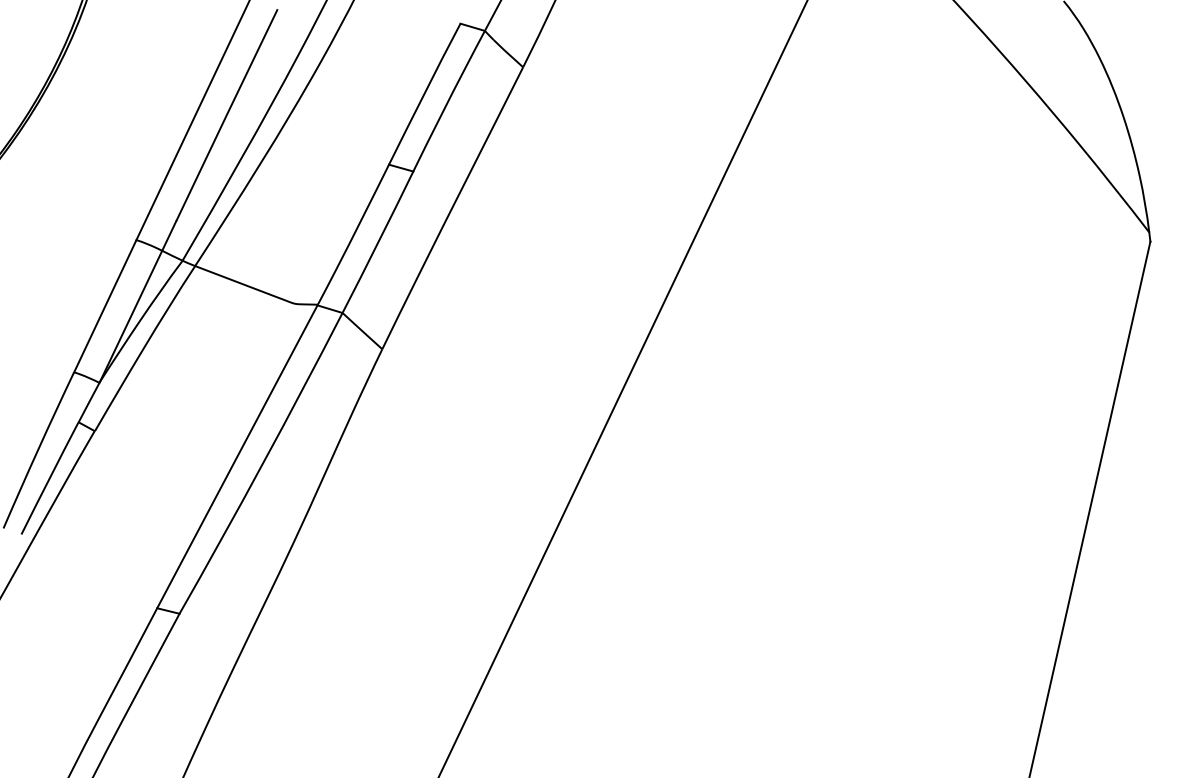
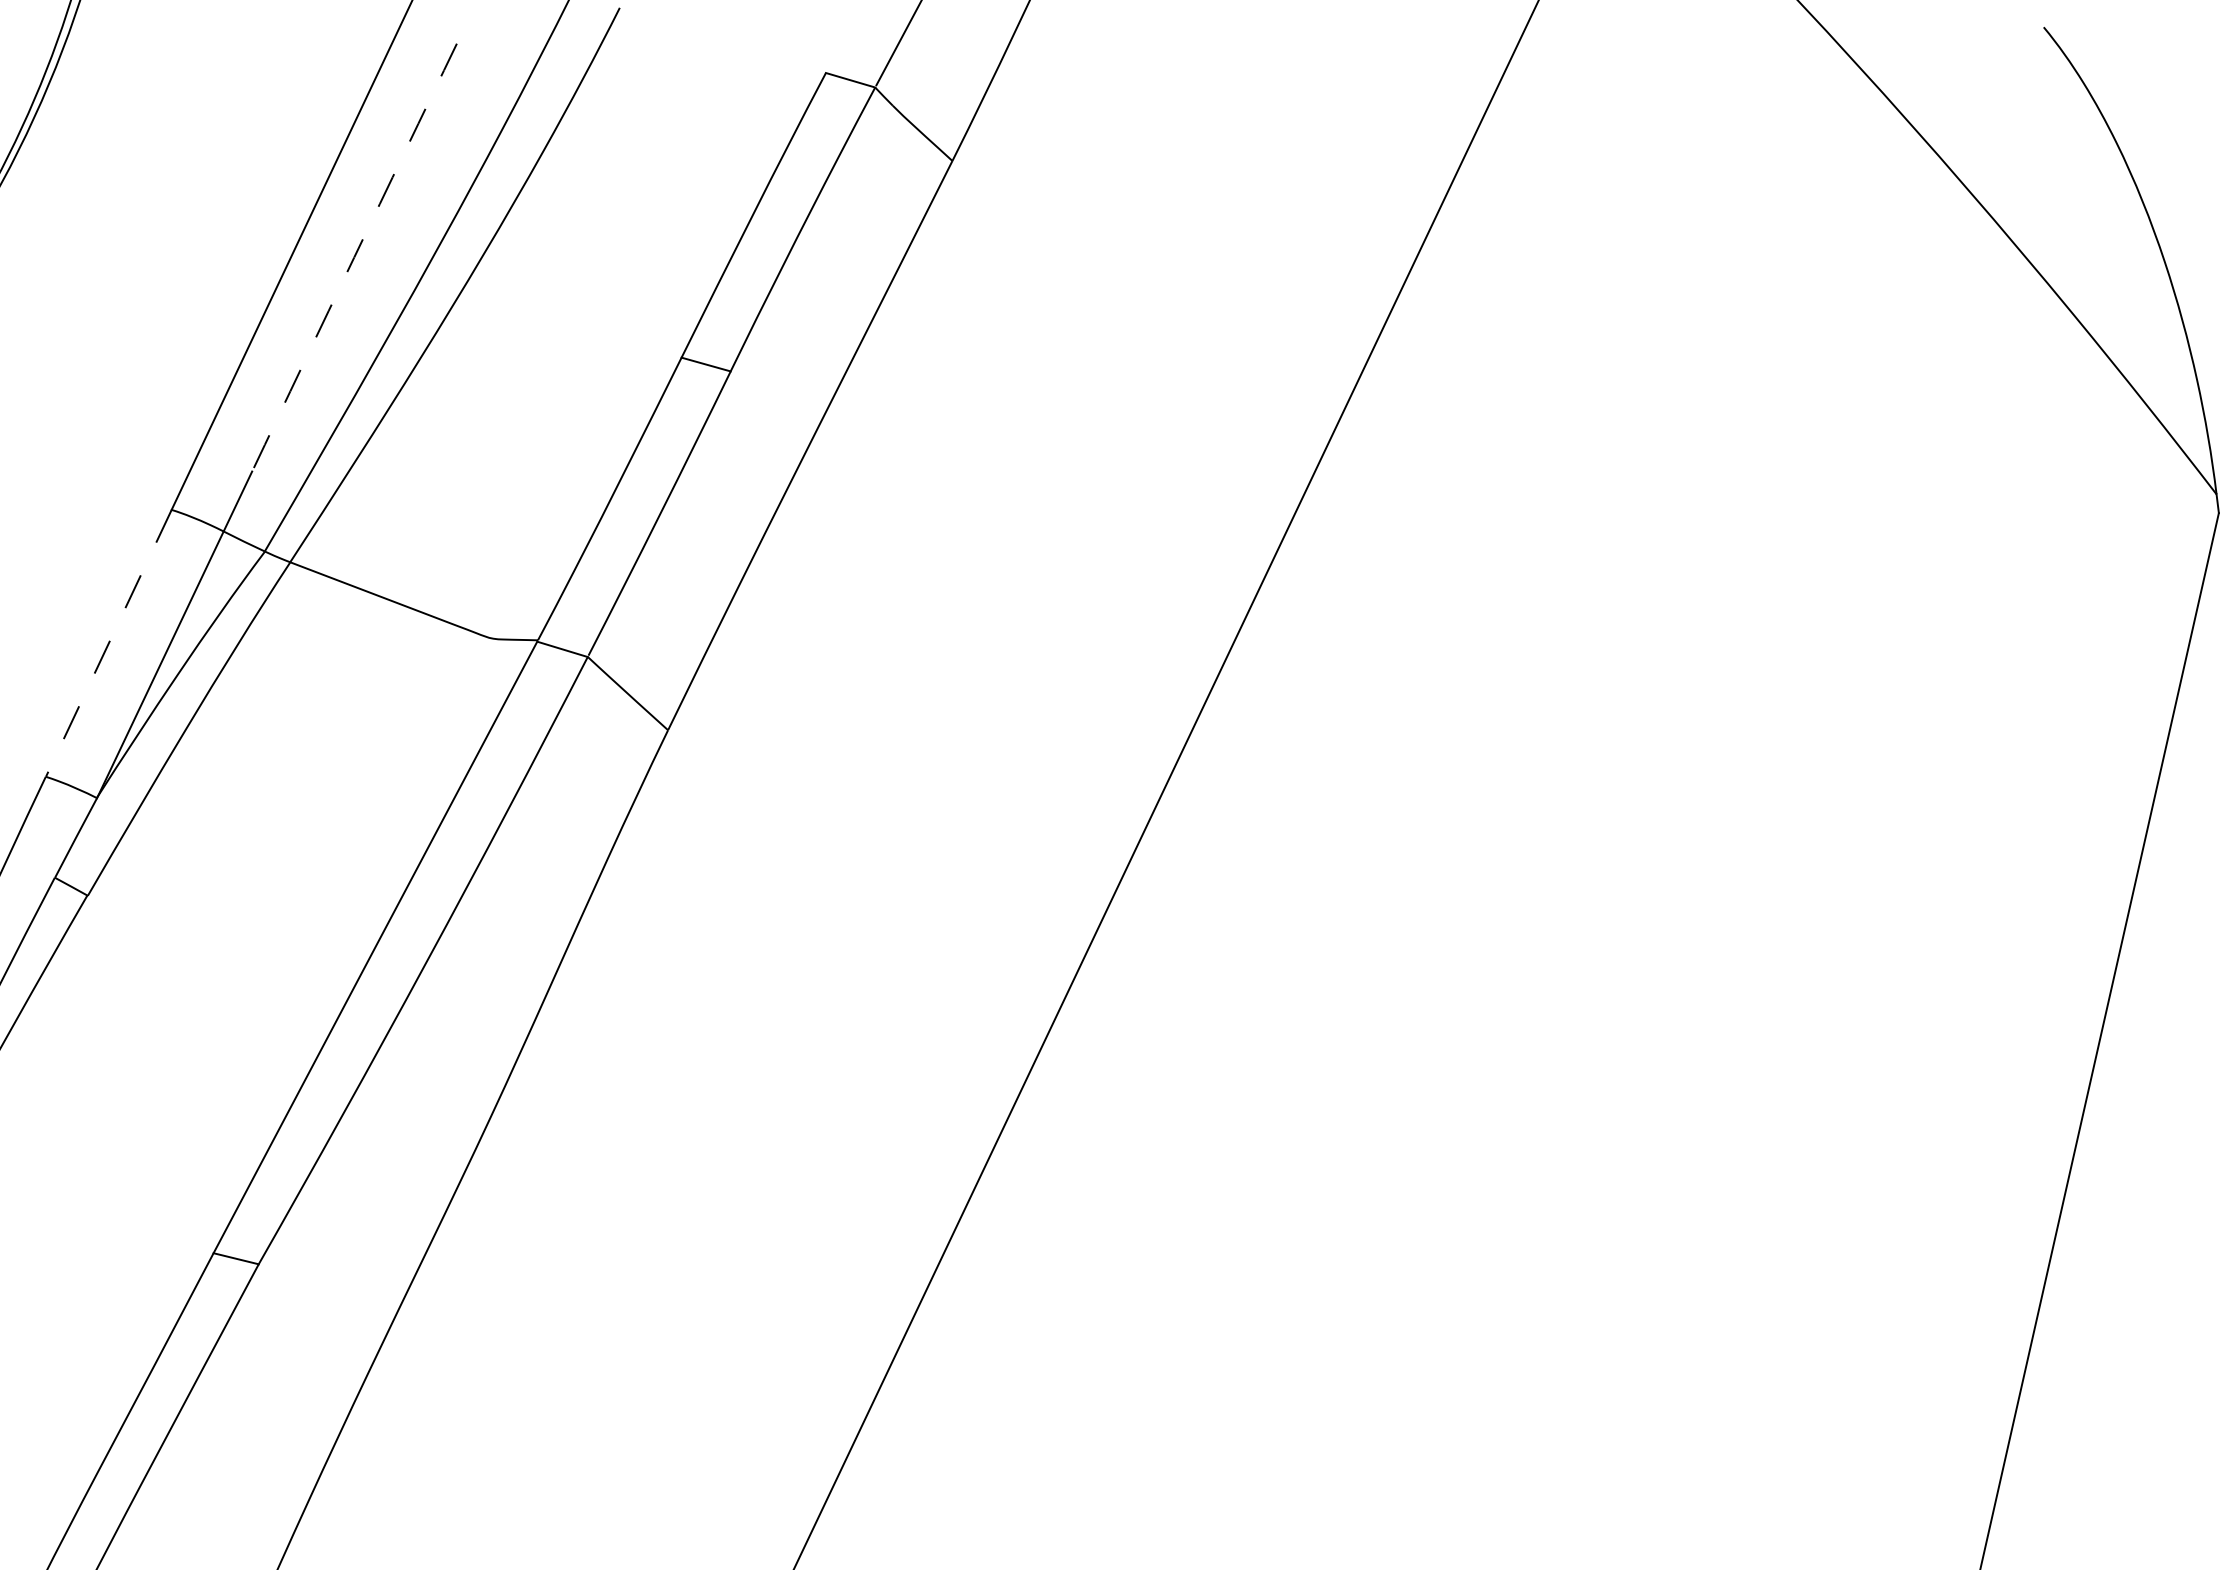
arc: (226, 115) -> (353, 258), solid -> dashed
line: (105, 306) -> (109, 643), solid -> dashed

